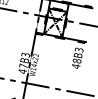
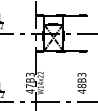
text: (77, 58) -> (81, 83), moved

